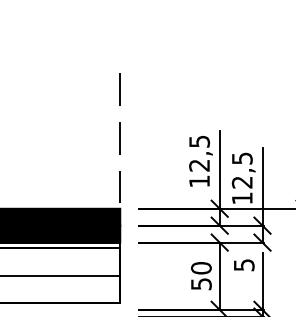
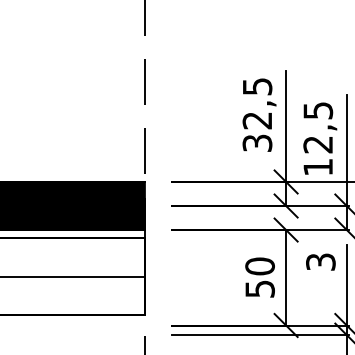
text: (199, 181) -> (257, 143), 12,5 -> 32,5
text: (243, 264) -> (319, 261), 5 -> 3

